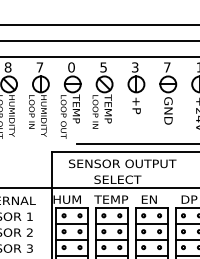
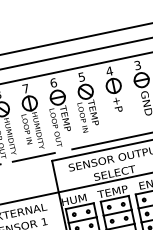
text: (71, 67) -> (53, 83), 0 -> 6
text: (134, 67) -> (108, 71), 3 -> 4
text: (167, 67) -> (137, 65), 7 -> 3
line: (32, 144) -> (33, 157), added

